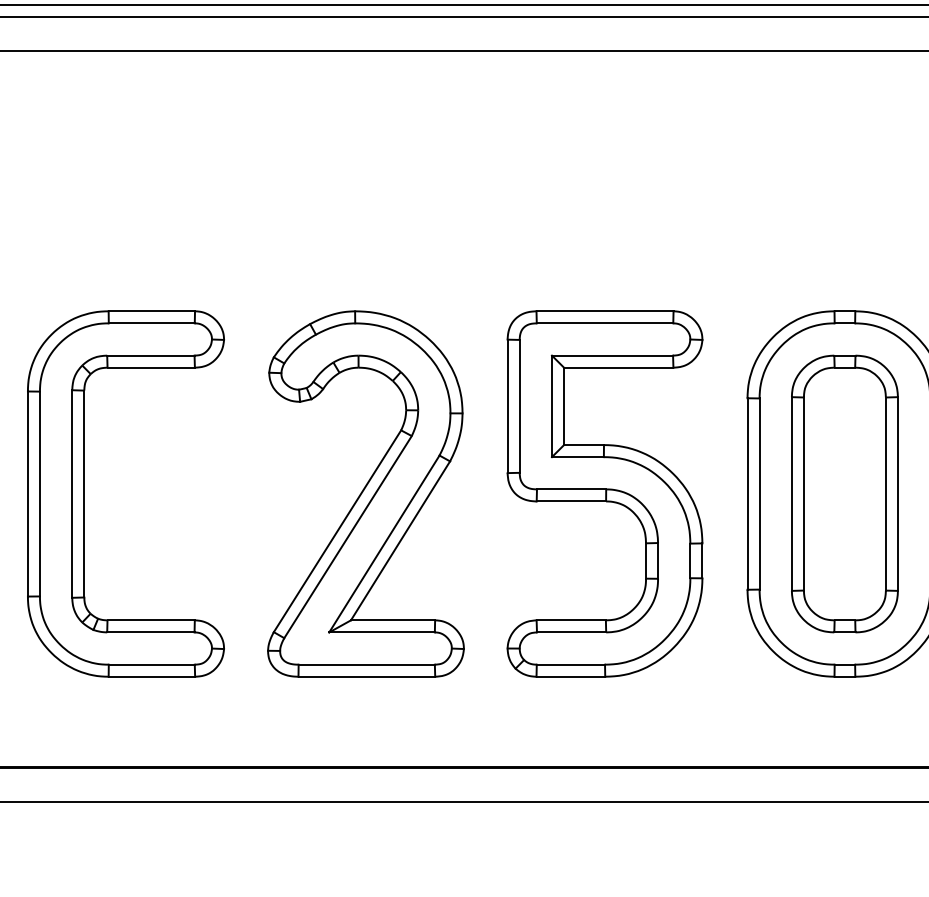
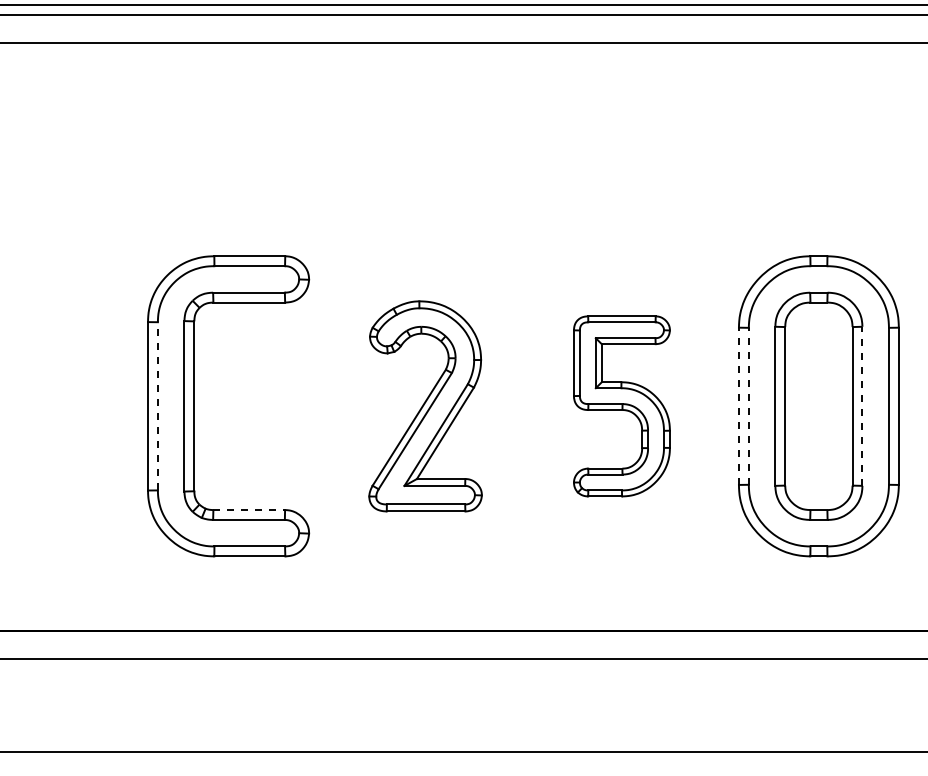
line: (39, 493) -> (157, 405), solid -> dashed
line: (759, 493) -> (748, 405), solid -> dashed
part: (365, 494) -> (425, 406), size x0.7
part: (604, 494) -> (621, 406), size x0.6
line: (746, 494) -> (738, 406), solid -> dashed
line: (898, 494) -> (862, 406), solid -> dashed
line: (151, 620) -> (249, 510), solid -> dashed

